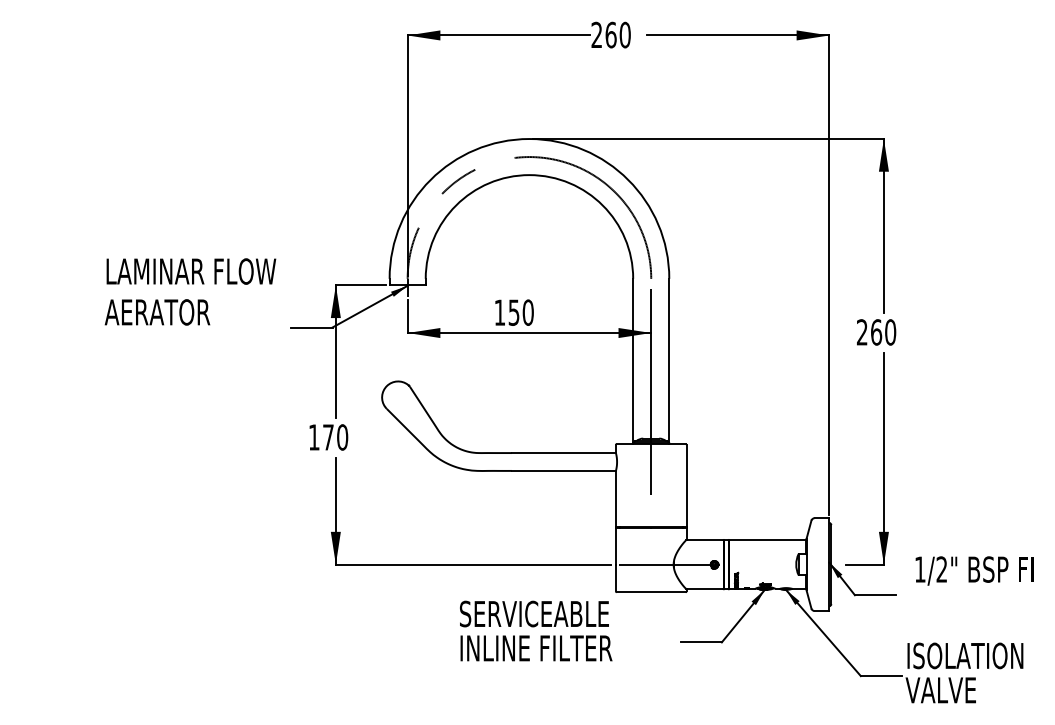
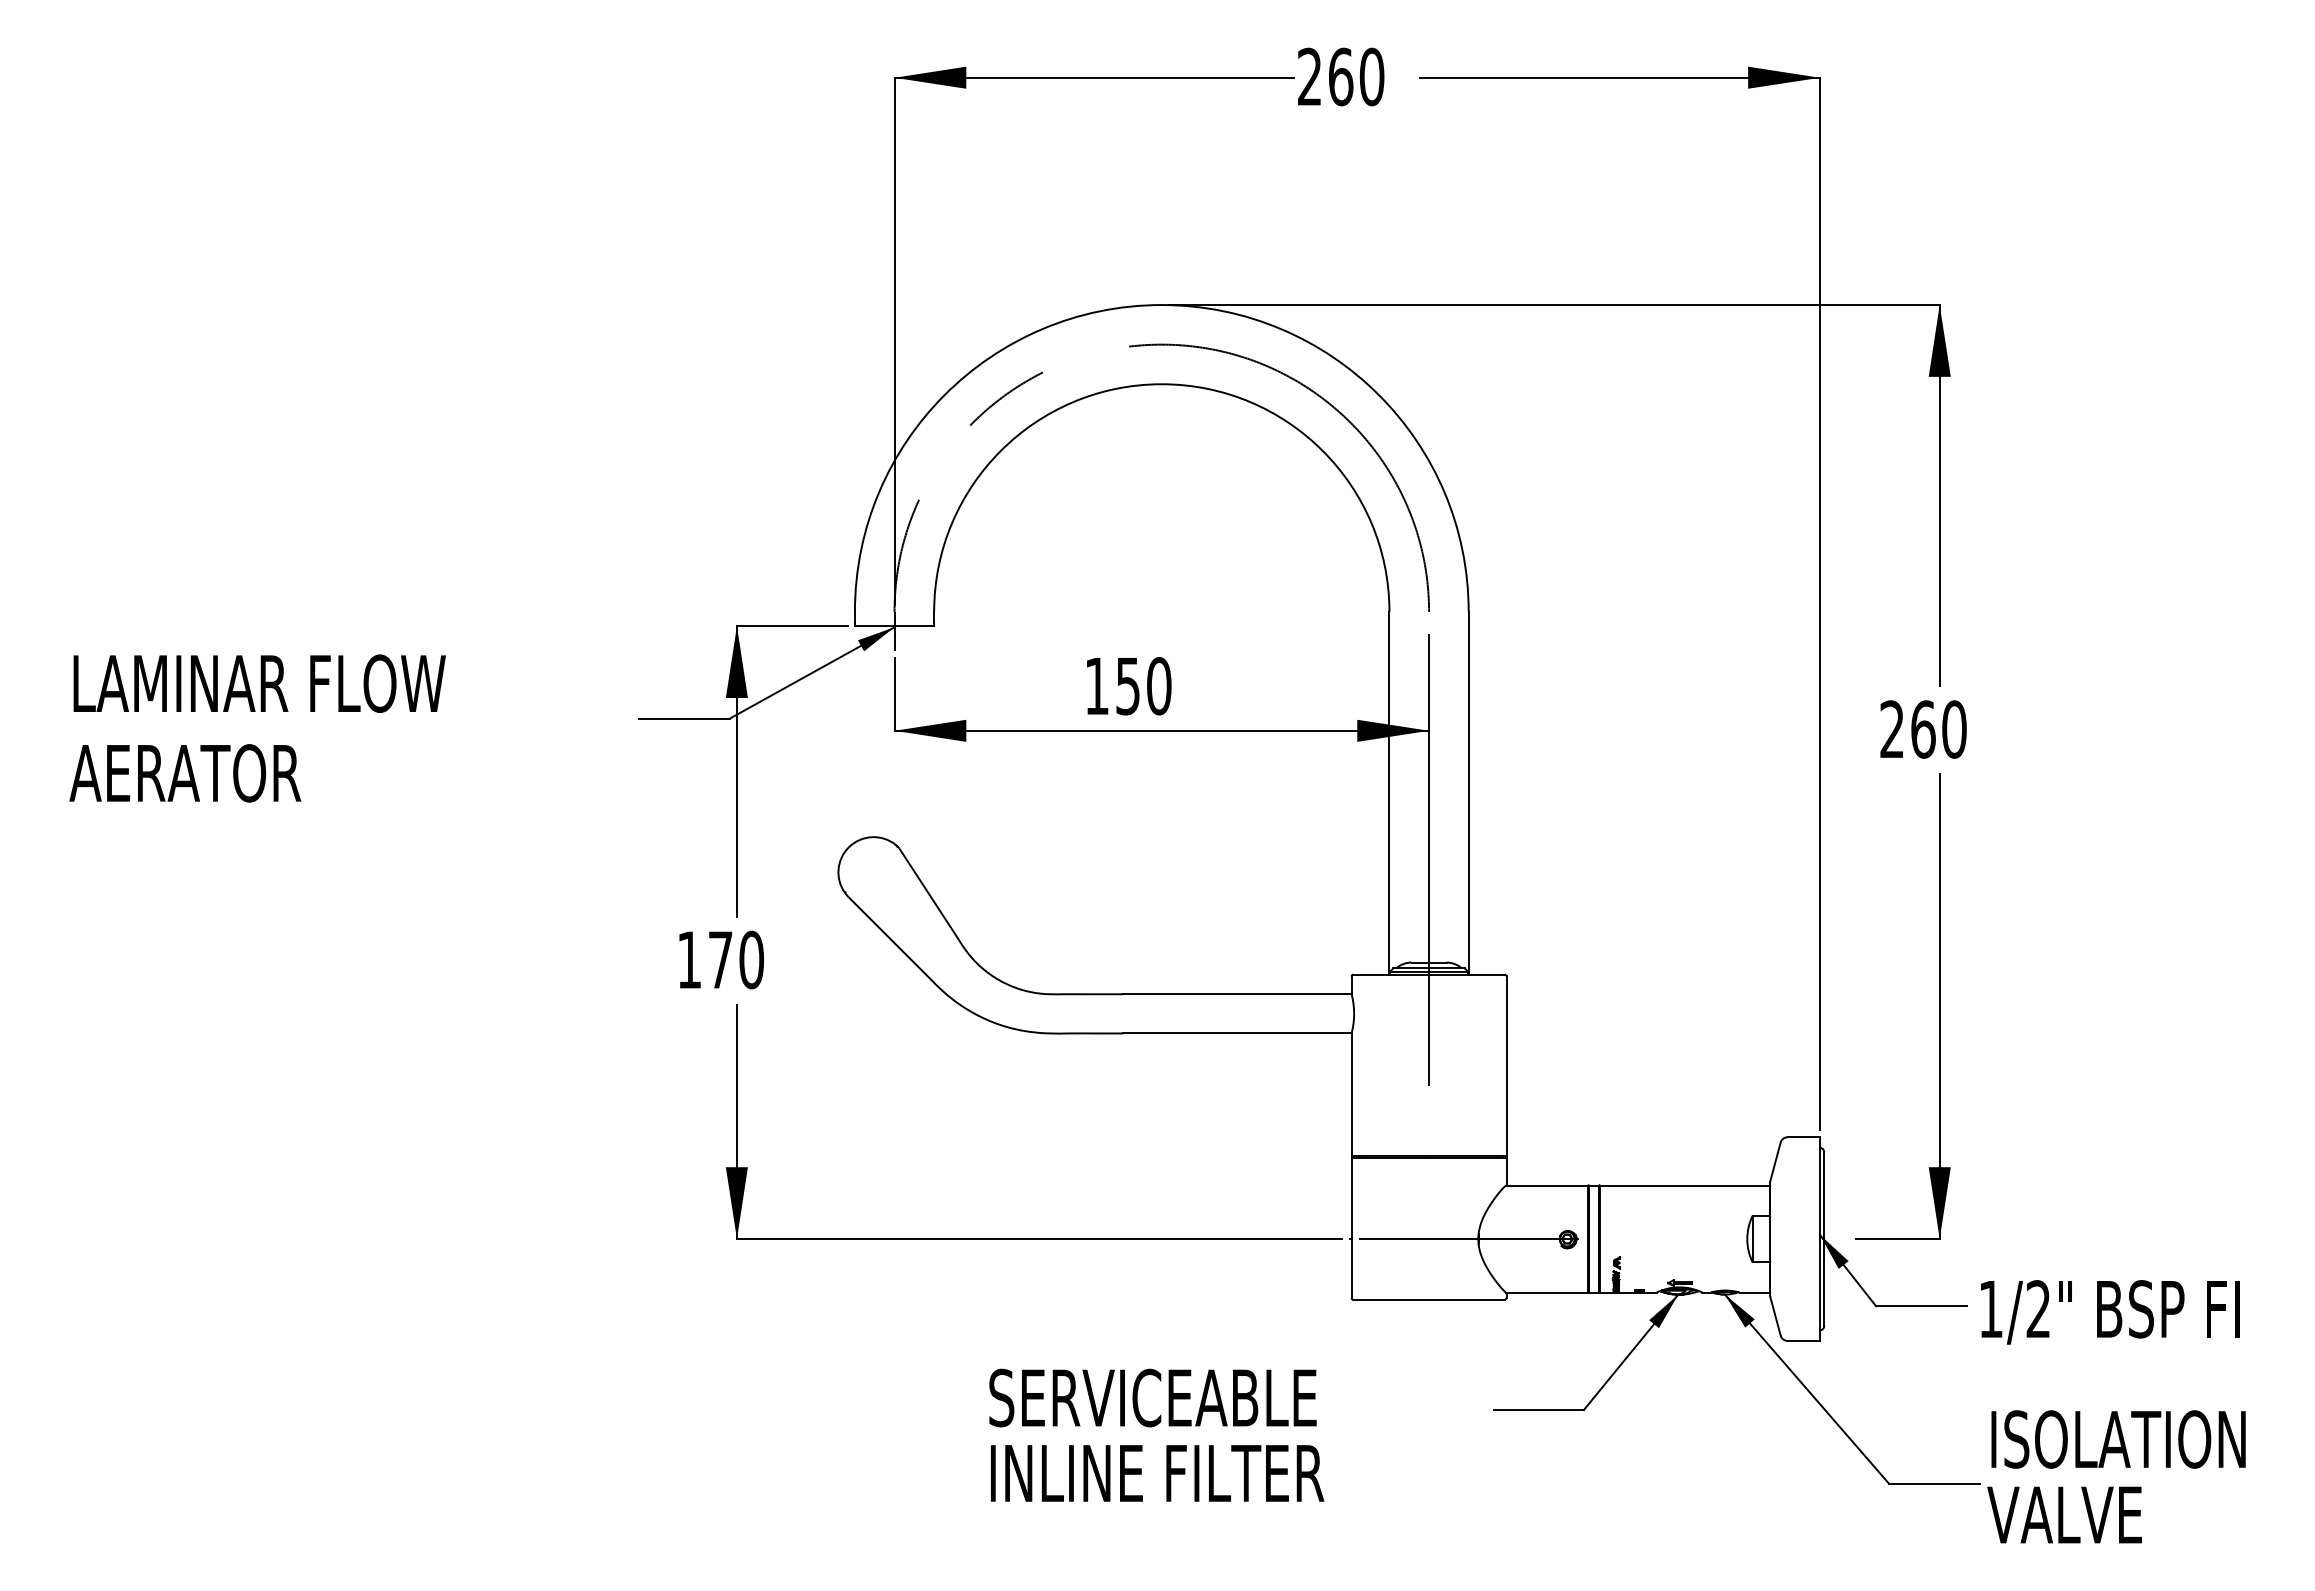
text: (190, 291) -> (257, 727), moved
text: (974, 570) -> (2109, 1311), moved
text: (536, 630) -> (1157, 1434), moved

